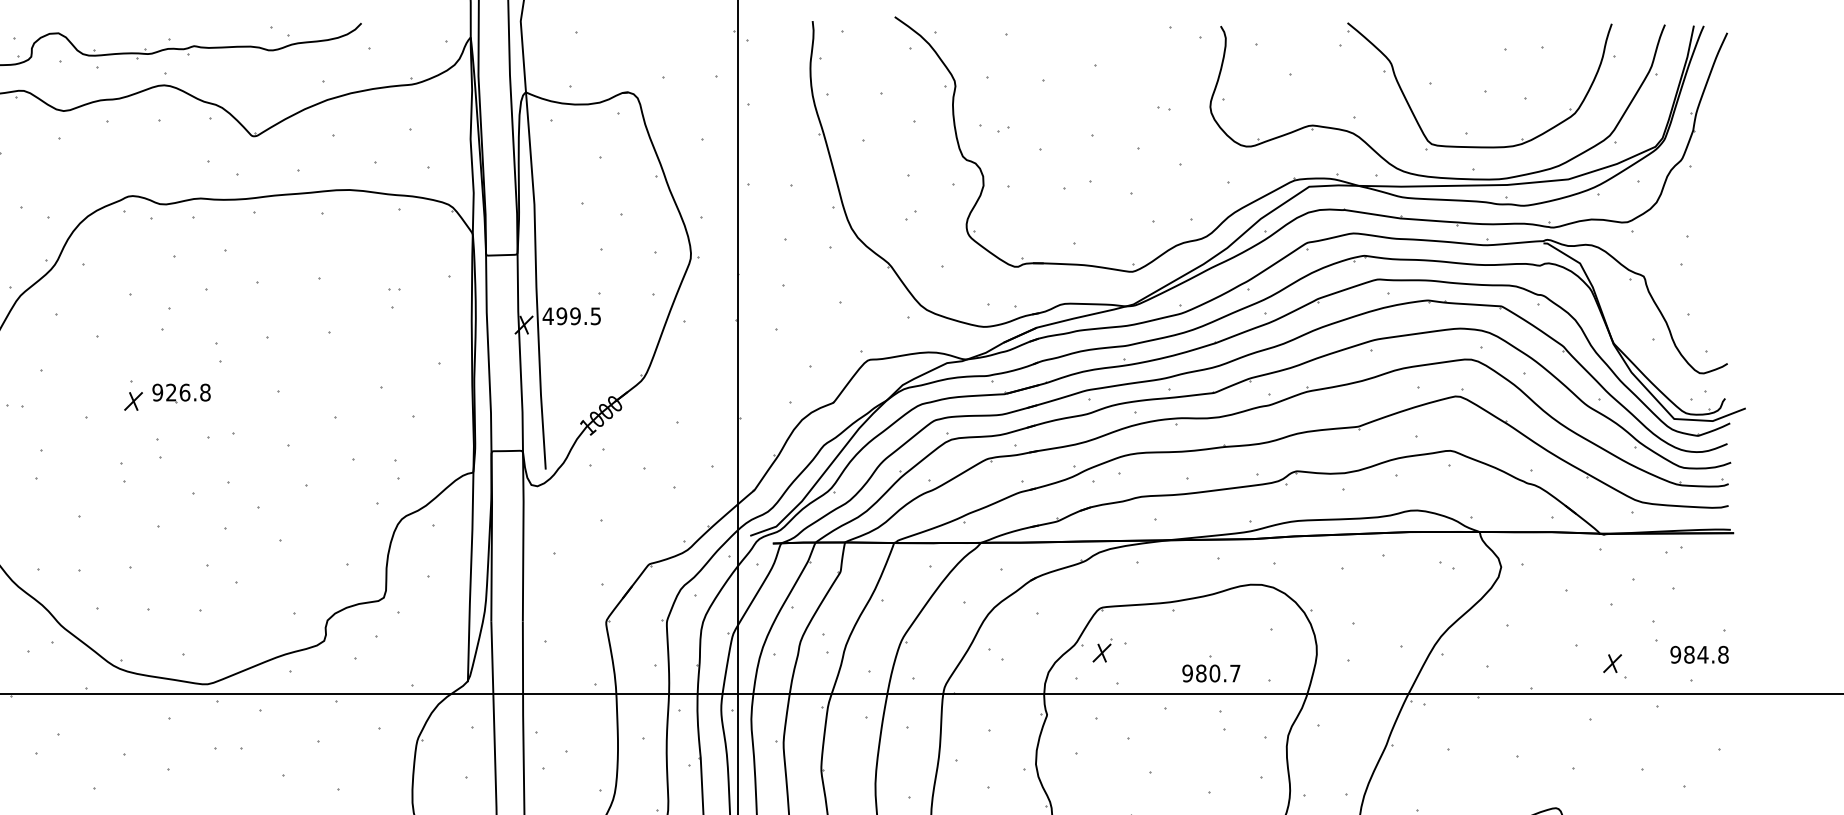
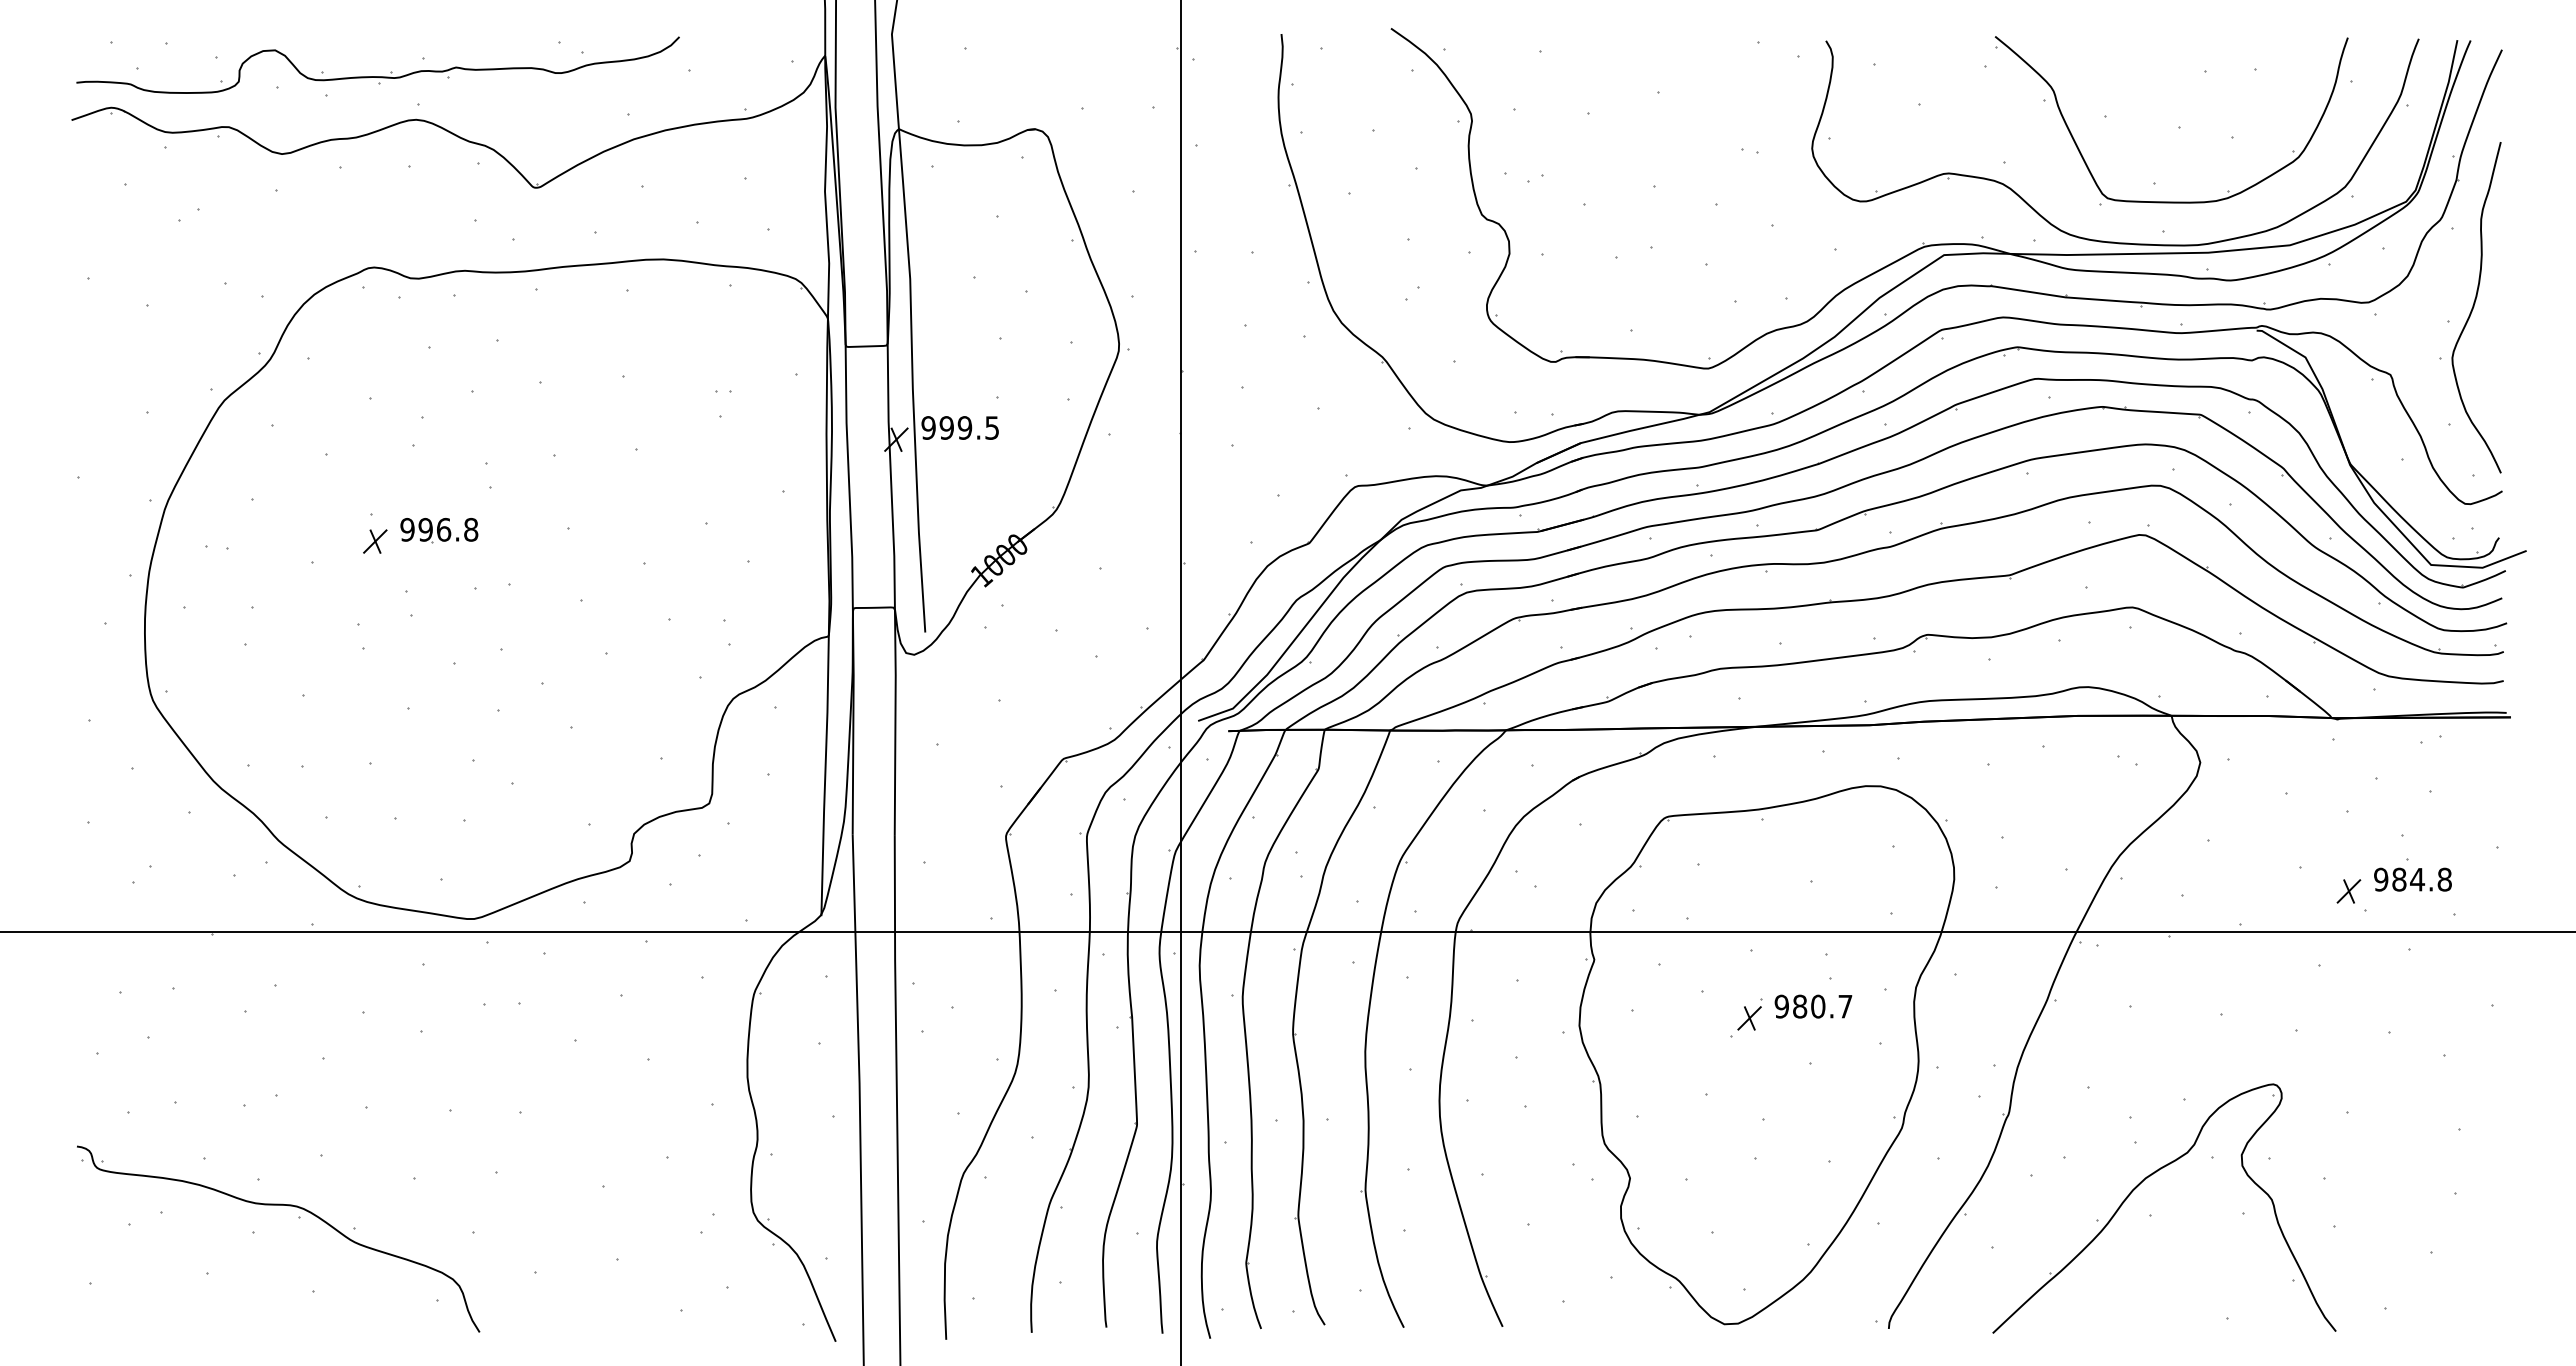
curve: (1706, 225) -> (2474, 306), added
text: (548, 315) -> (928, 427), 499.5 -> 999.5
text: (171, 392) -> (425, 529), 926.8 -> 996.8
part: (1101, 650) -> (1749, 1014), moved
text: (1699, 654) -> (2412, 879), moved
text: (1211, 673) -> (1813, 1006), moved

